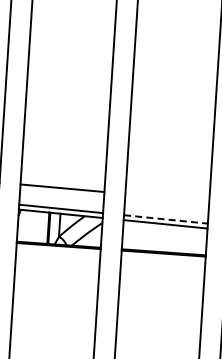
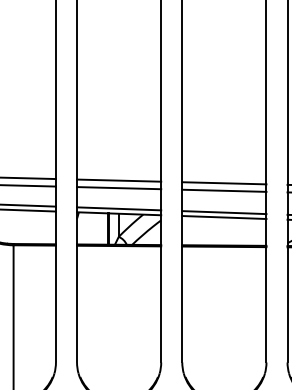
line: (63, 180) -> (119, 180), added
line: (167, 190) -> (224, 183), added
line: (167, 197) -> (224, 190), added
line: (166, 219) -> (224, 212), dashed -> solid

